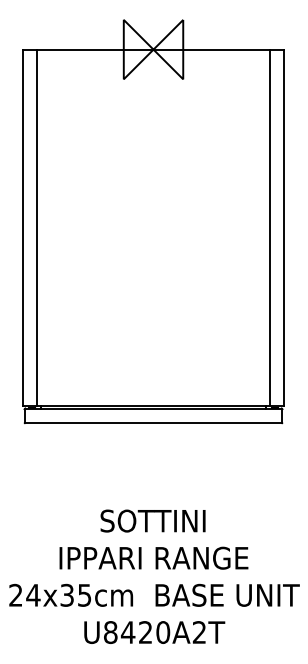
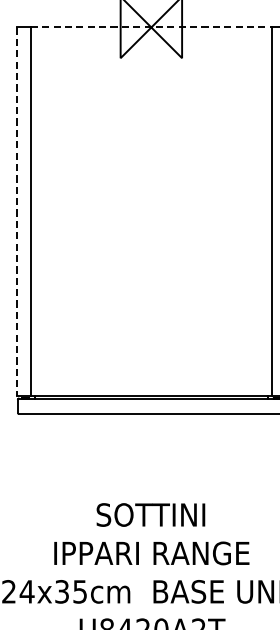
line: (153, 49) -> (151, 27), solid -> dashed
line: (23, 228) -> (16, 212), solid -> dashed

